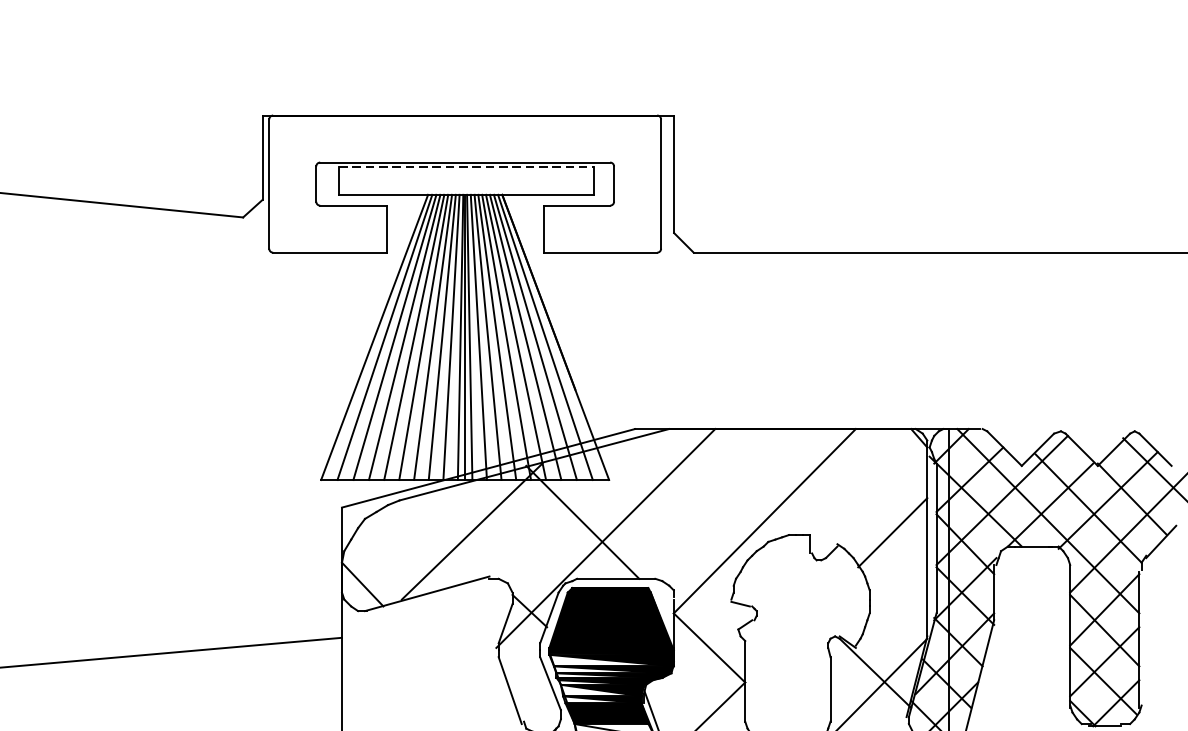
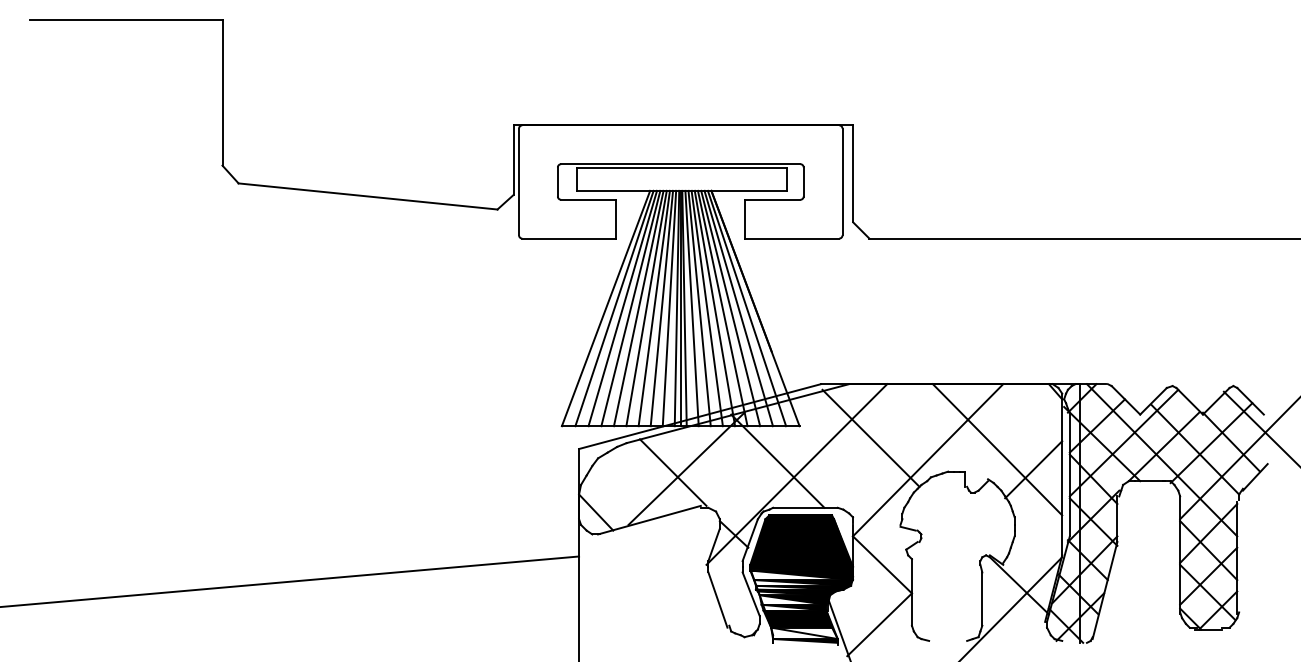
line: (467, 167) -> (682, 168), dashed -> solid
line: (695, 493) -> (870, 437), added
line: (848, 508) -> (997, 449), added
line: (455, 536) -> (672, 472), added

